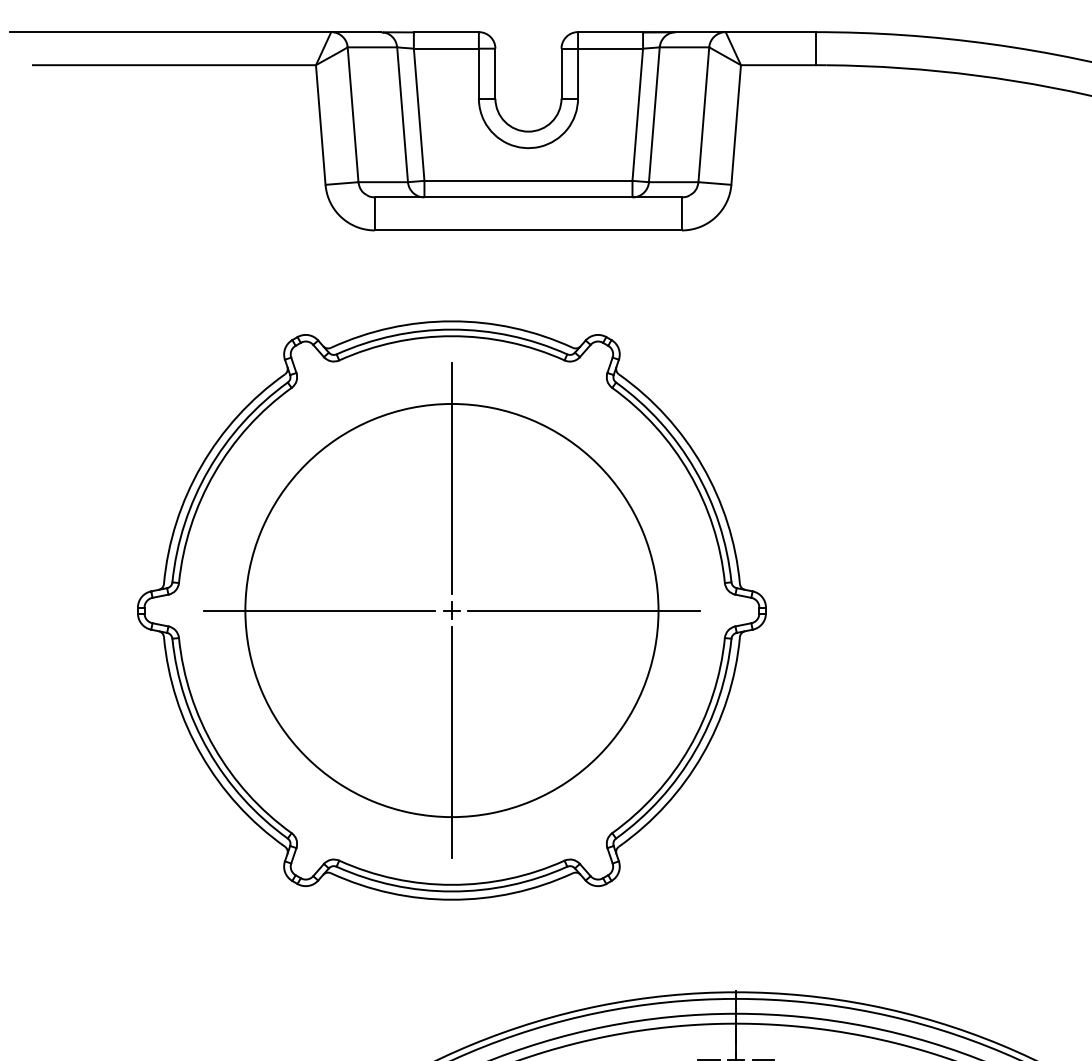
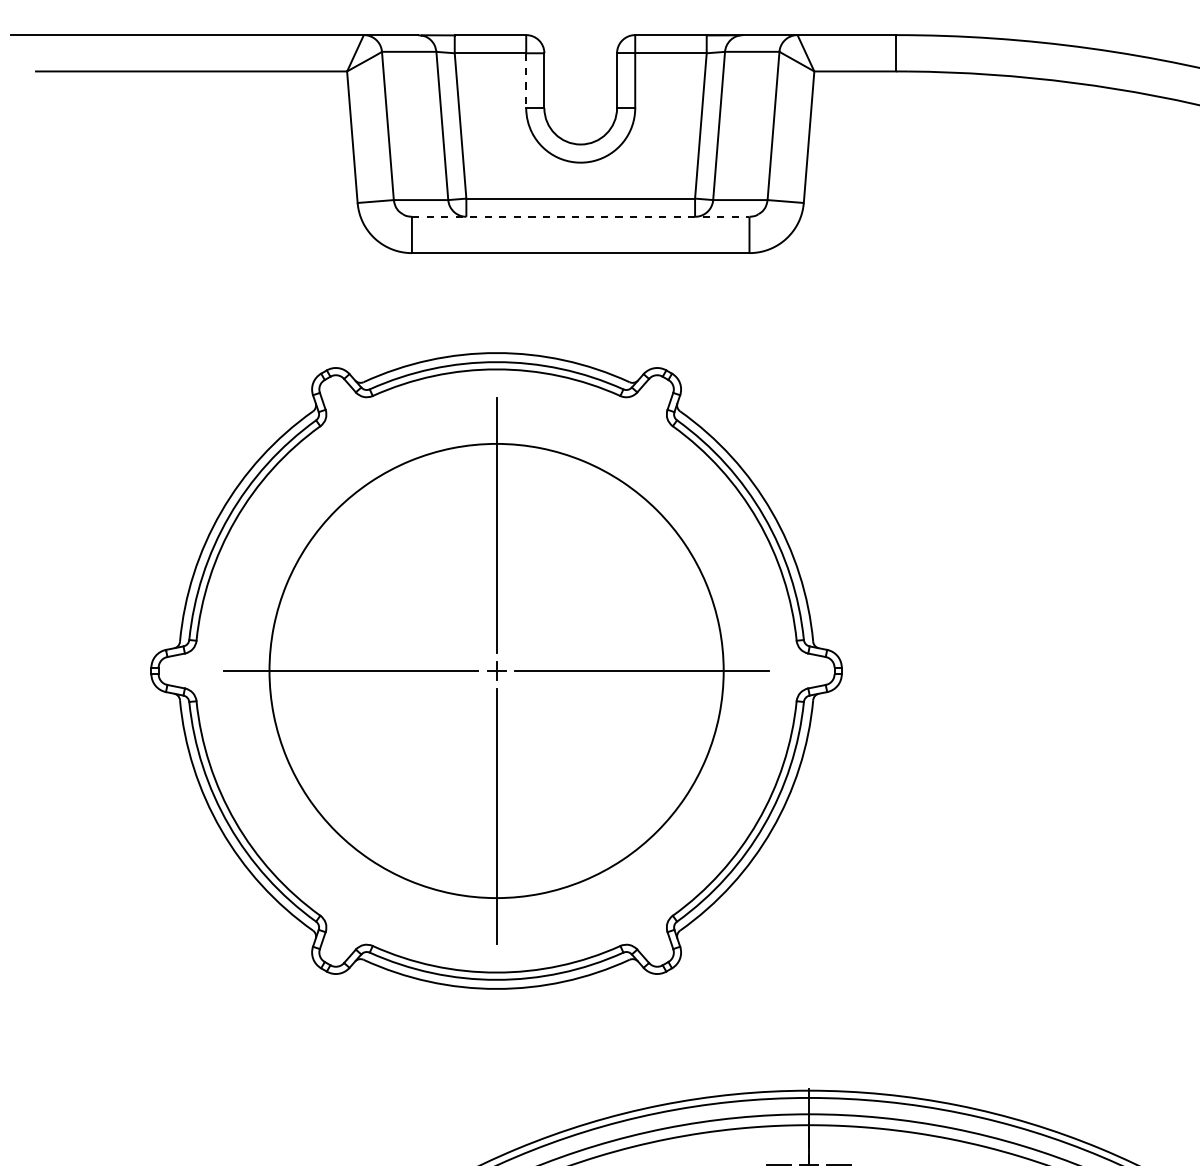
line: (479, 74) -> (526, 81), solid -> dashed
line: (528, 197) -> (580, 216), solid -> dashed

